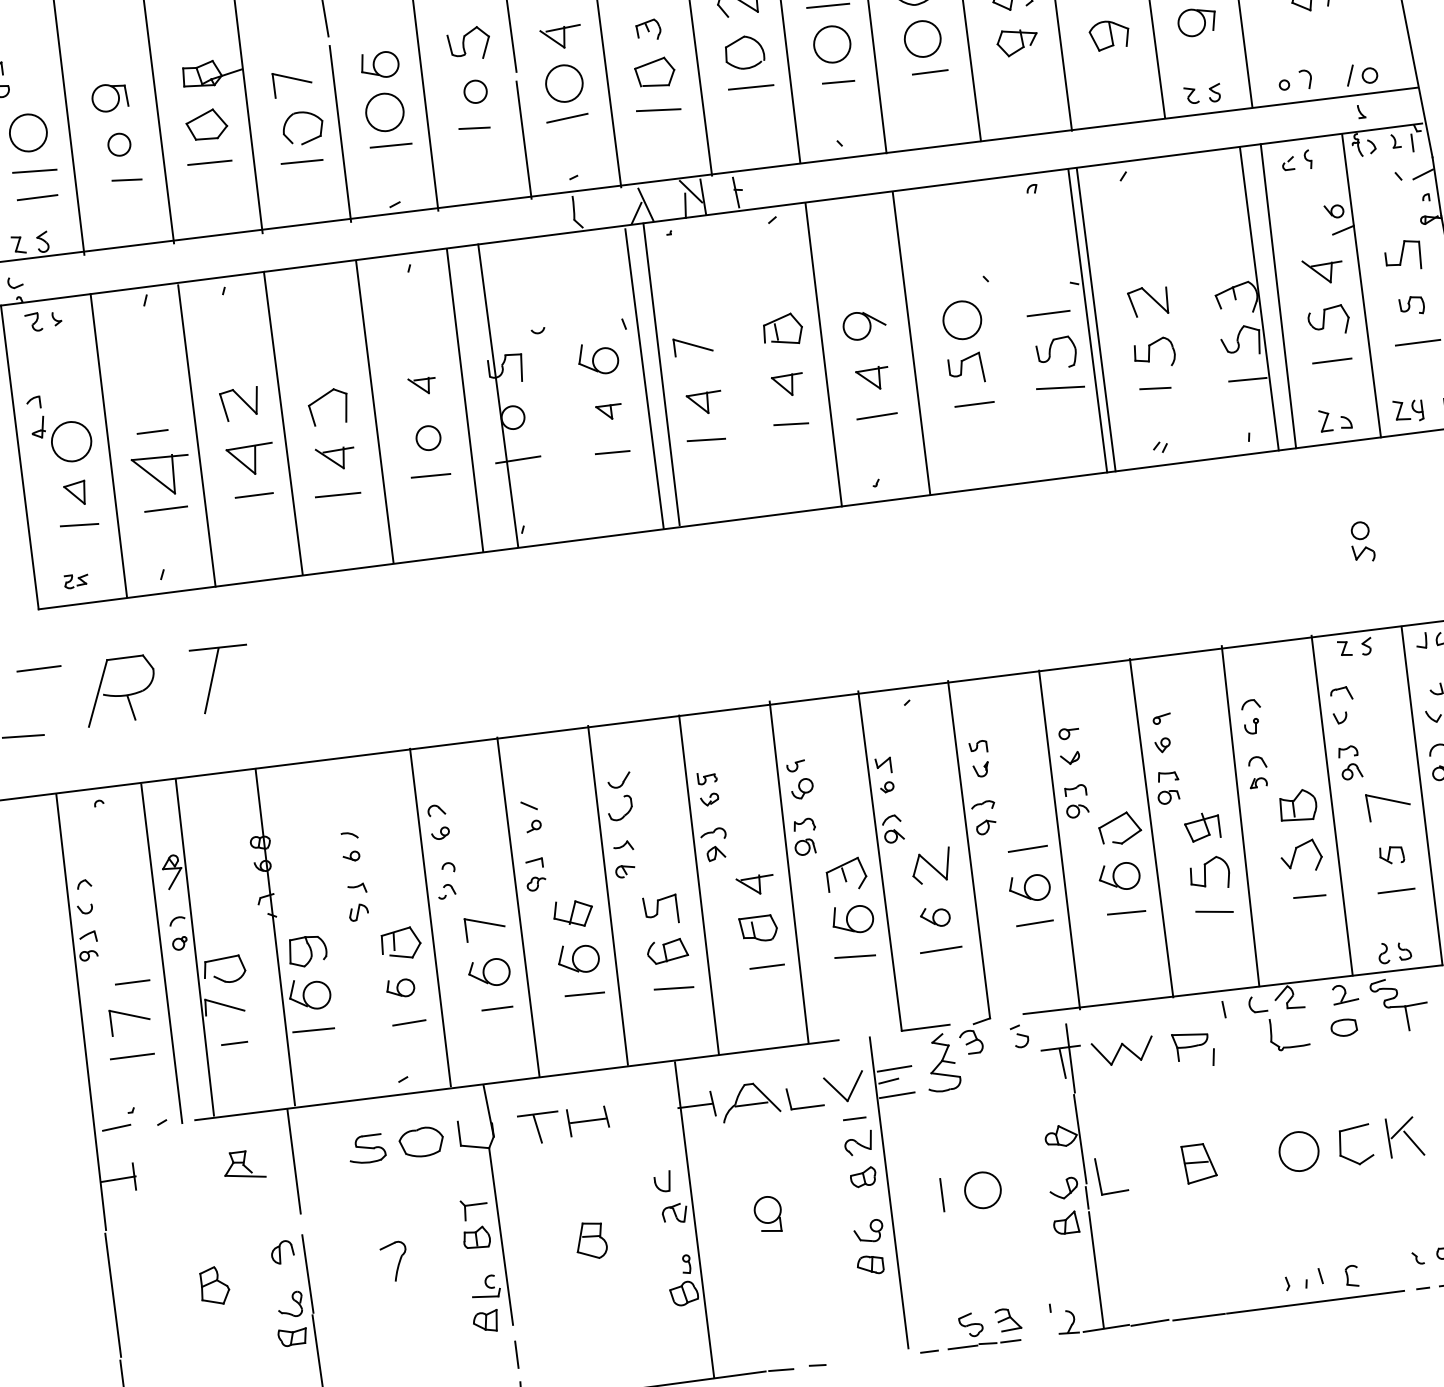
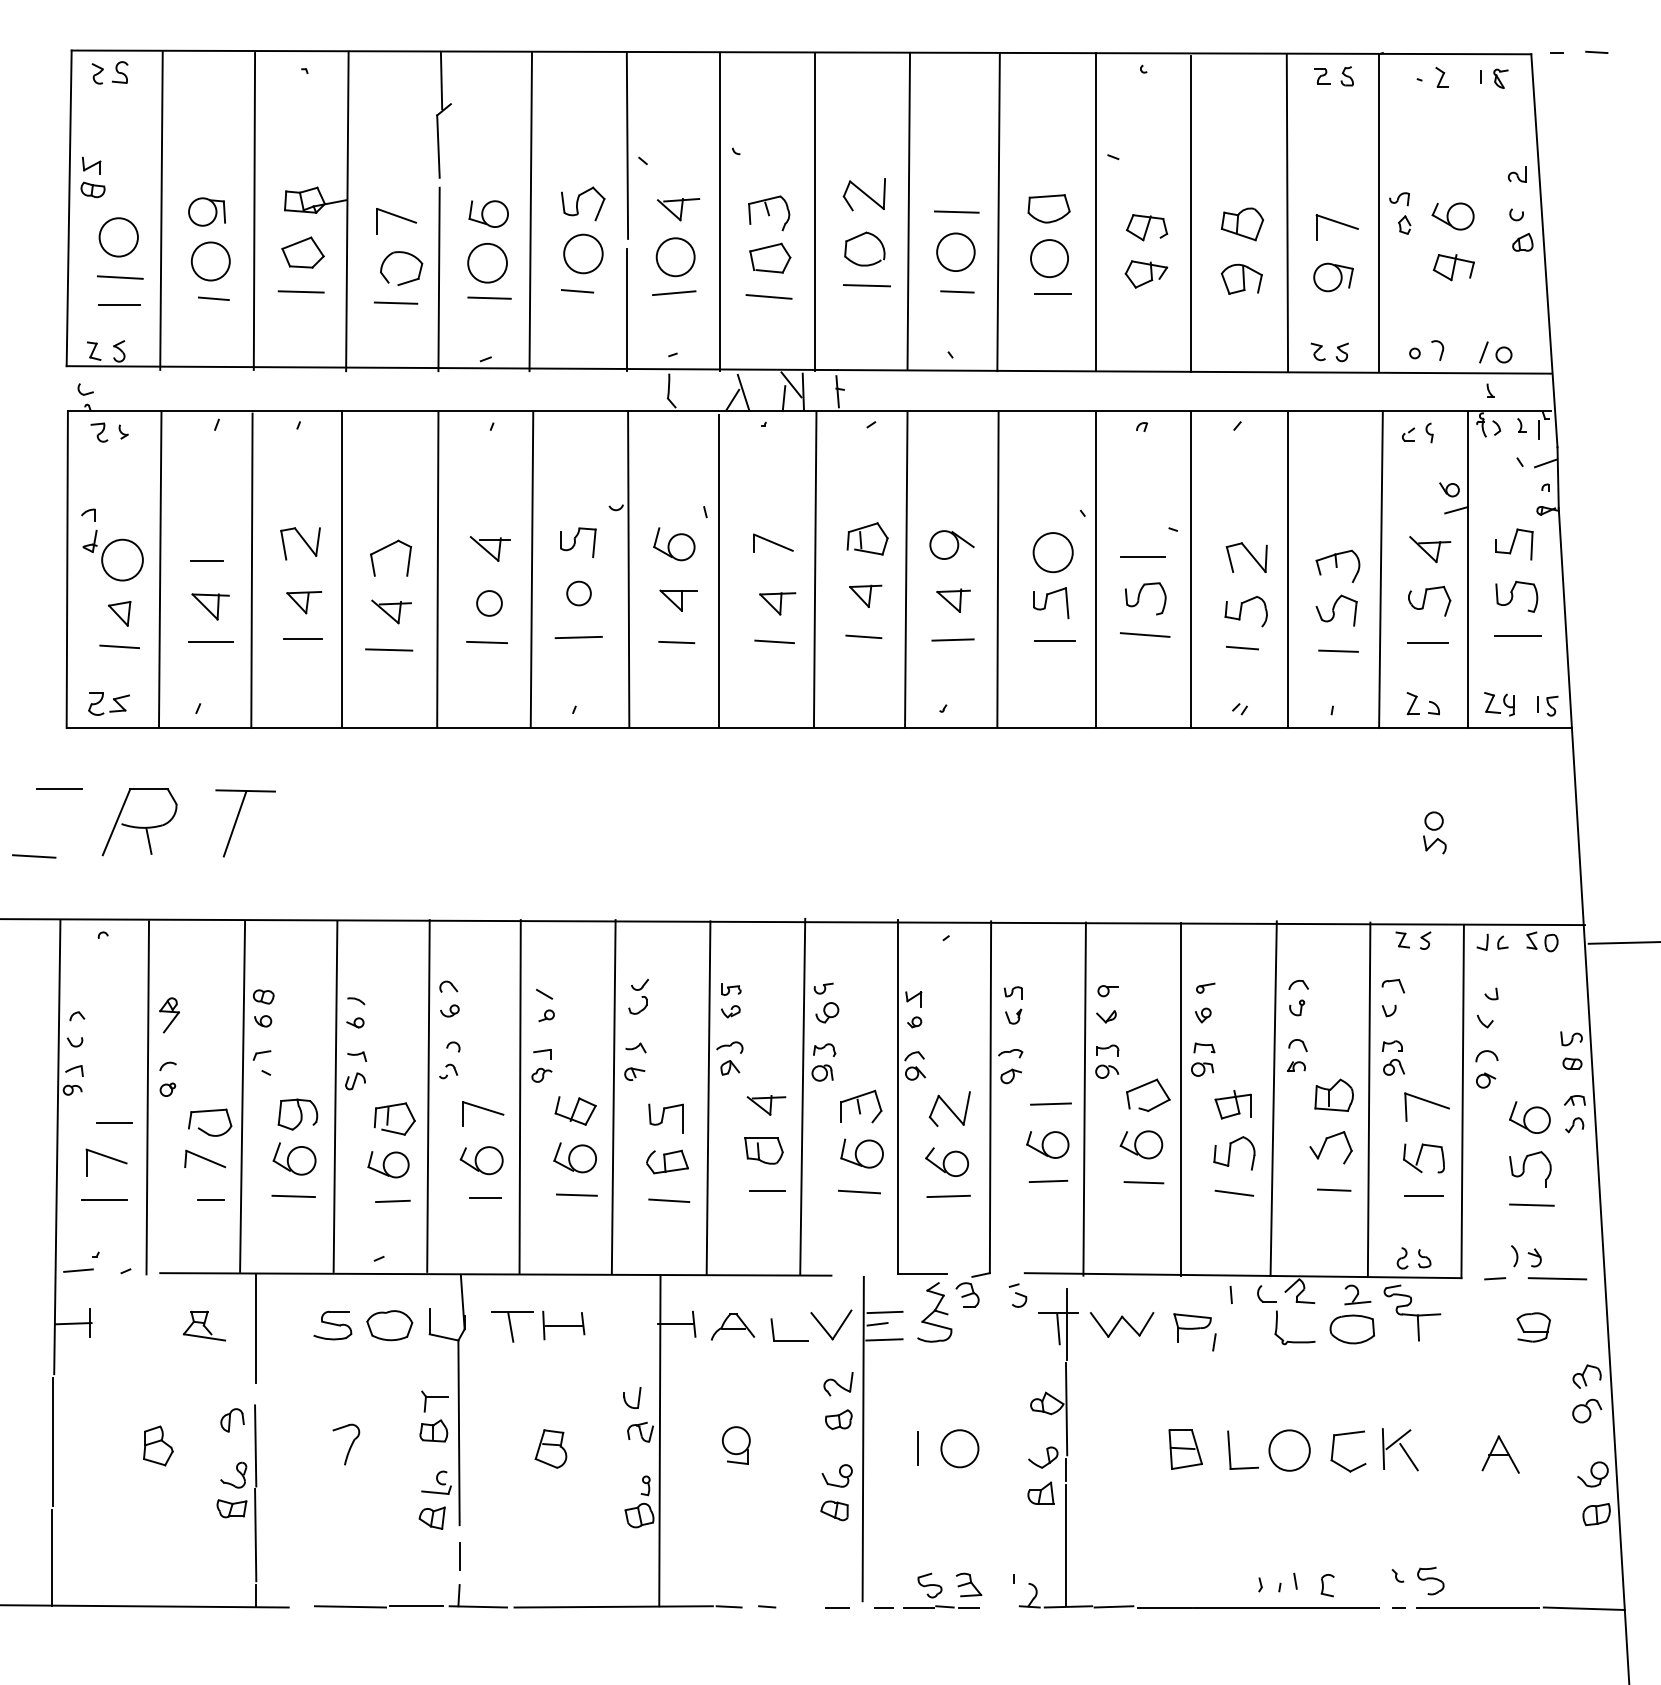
part: (648, 30) -> (769, 213), size x1.67
circle: (475, 91) -> (583, 253), size x1.67
circle: (119, 144) -> (210, 261), size x1.67
line: (1259, 298) -> (1288, 569), moved
part: (1411, 305) -> (1516, 596), size x1.67
line: (1087, 320) -> (1095, 569), moved
line: (660, 374) -> (814, 569), moved
part: (421, 385) -> (489, 548), size x1.43
line: (497, 395) -> (628, 568), moved
part: (609, 412) -> (678, 600), size x1.43
part: (251, 459) -> (304, 602), size x0.71
part: (161, 475) -> (210, 606), size x0.62
part: (75, 580) -> (108, 703), size x1.67
part: (619, 796) -> (638, 996), size x0.71
part: (1391, 855) -> (1423, 1158), size x1.67
part: (934, 916) -> (946, 1161), size x1.43
line: (275, 936) -> (335, 1096), moved
line: (194, 947) -> (242, 1096), moved
part: (400, 988) -> (388, 1164), size x1.43
part: (1343, 1027) -> (1351, 1329), size x1.67
part: (751, 1100) -> (733, 1326), size x0.71
line: (854, 1118) -> (837, 1607), moved
part: (1099, 1176) -> (1230, 1449), moved

